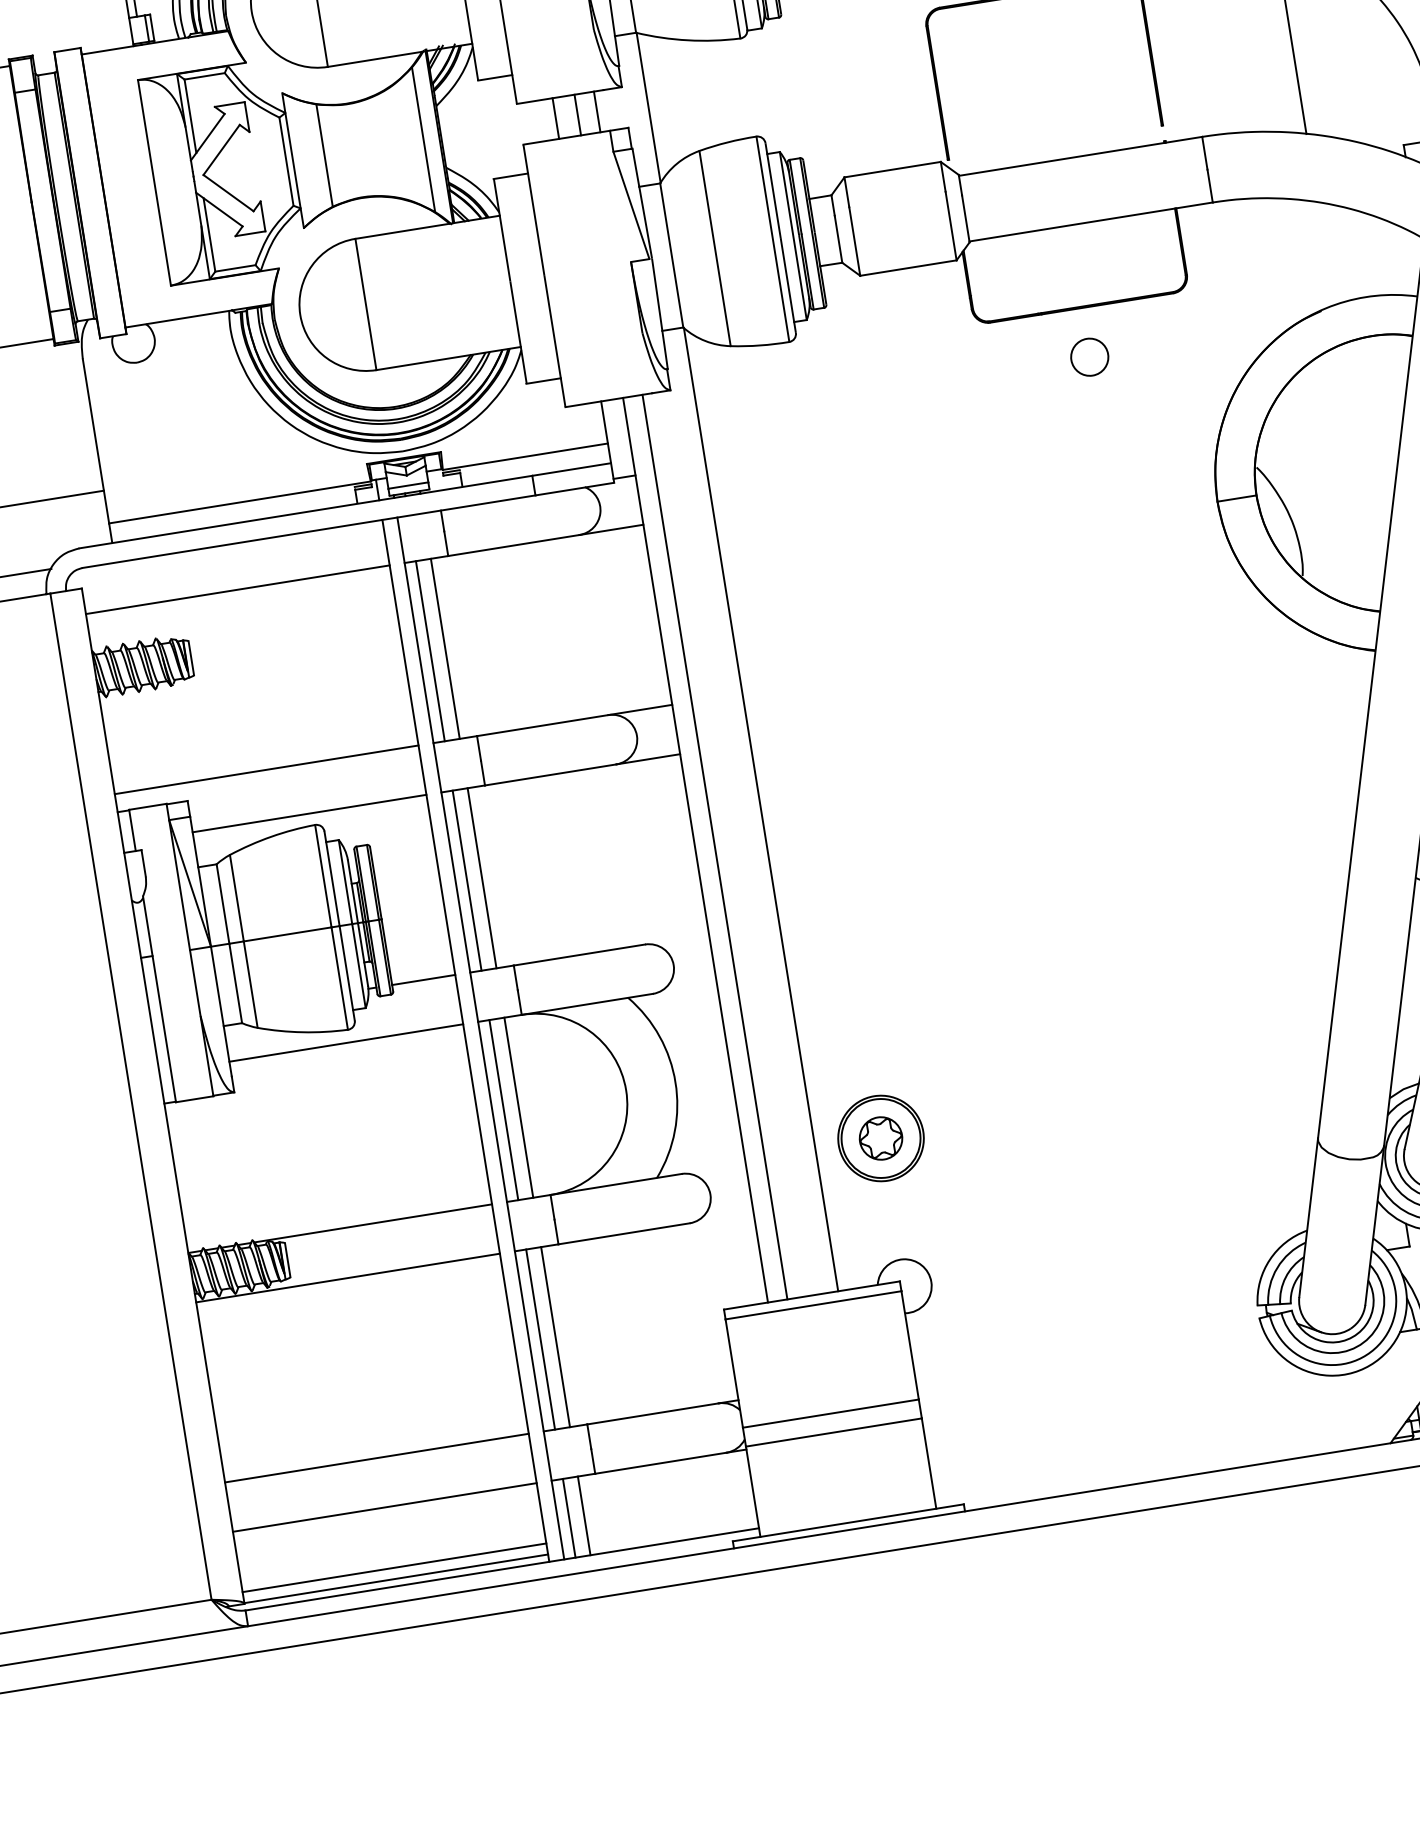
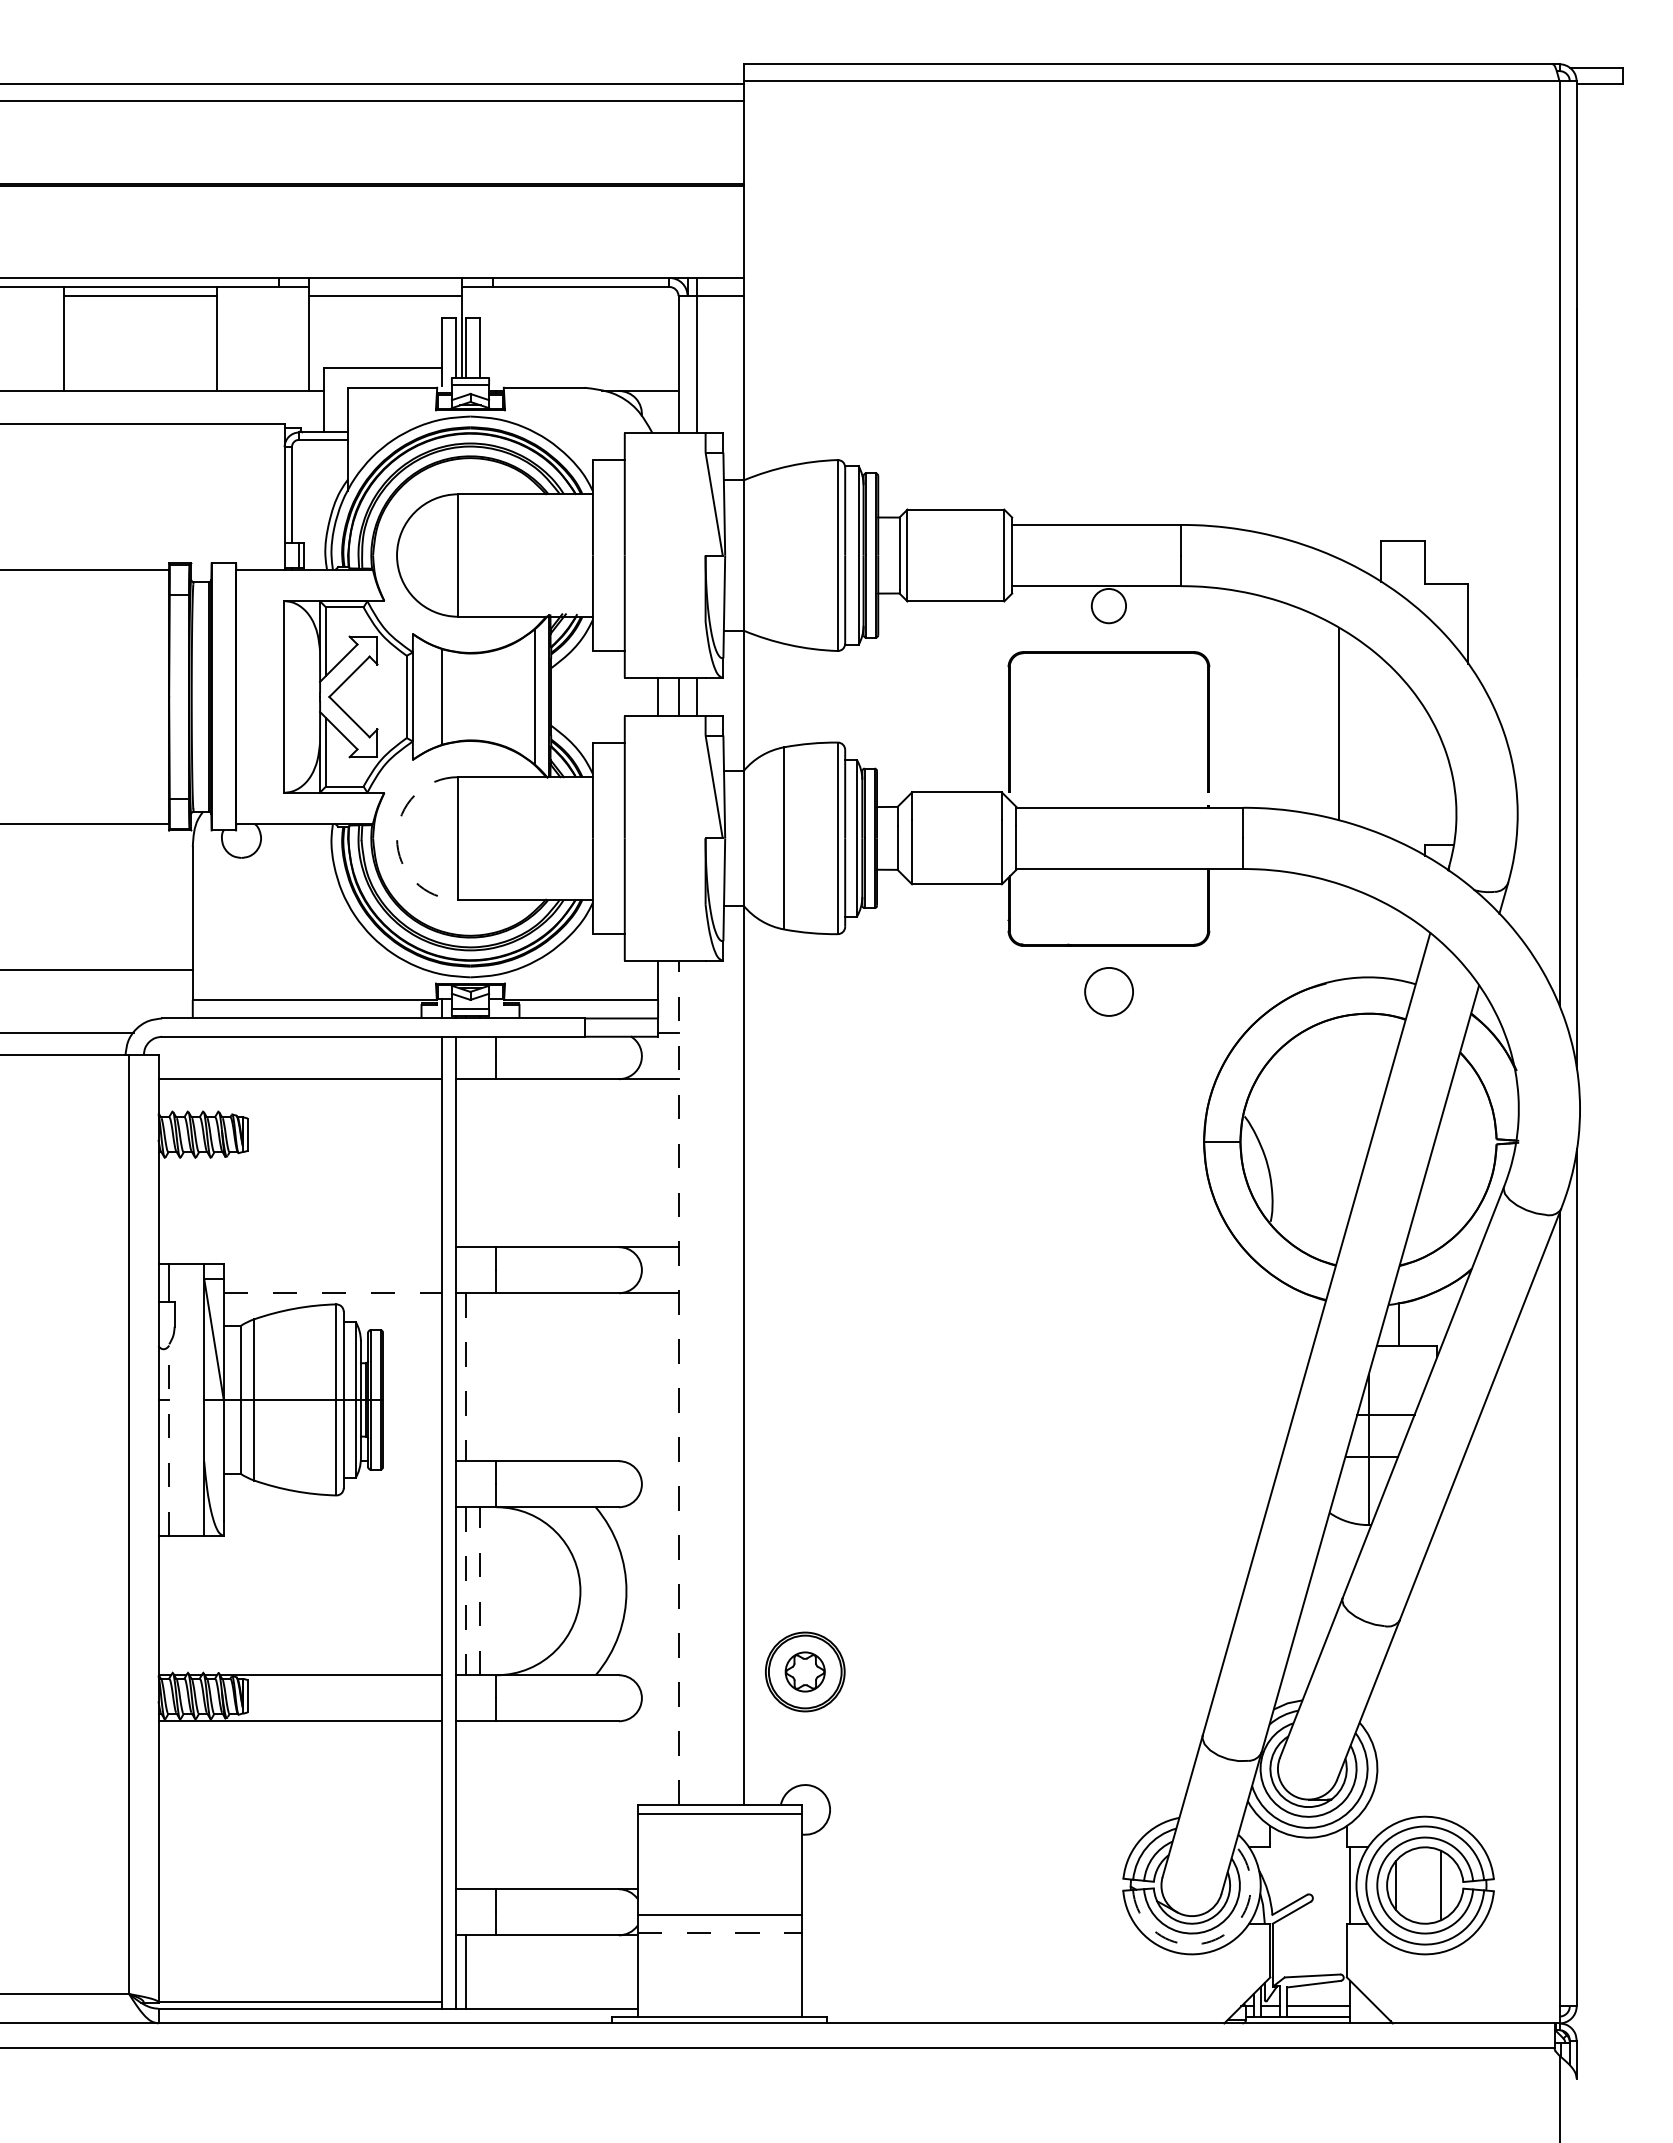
arc: (300, 315) -> (397, 838), solid -> dashed
circle: (1089, 356) -> (1108, 991), size x1.4
line: (445, 649) -> (480, 1163), removed
line: (430, 651) -> (466, 1163), removed
line: (266, 770) -> (299, 1247), removed
line: (310, 813) -> (333, 1293), solid -> dashed
line: (714, 846) -> (696, 1382), removed
line: (695, 849) -> (678, 1382), solid -> dashed
line: (482, 878) -> (480, 1377), removed
line: (467, 880) -> (466, 1377), solid -> dashed
line: (422, 980) -> (411, 1461), removed
line: (159, 999) -> (169, 1440), solid -> dashed
line: (346, 1043) -> (332, 1507), removed
line: (519, 1107) -> (480, 1591), solid -> dashed
line: (504, 1110) -> (466, 1591), solid -> dashed
line: (555, 1337) -> (480, 1805), removed
line: (540, 1339) -> (466, 1805), removed
arc: (1366, 1354) -> (1215, 1939), solid -> dashed
line: (834, 1432) -> (720, 1932), solid -> dashed
line: (376, 1458) -> (299, 1889), removed
line: (384, 1507) -> (299, 1935), removed
line: (584, 1515) -> (480, 1971), removed
line: (393, 1567) -> (299, 1991), removed

